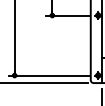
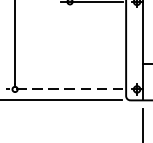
line: (48, 75) -> (64, 89), solid -> dashed

